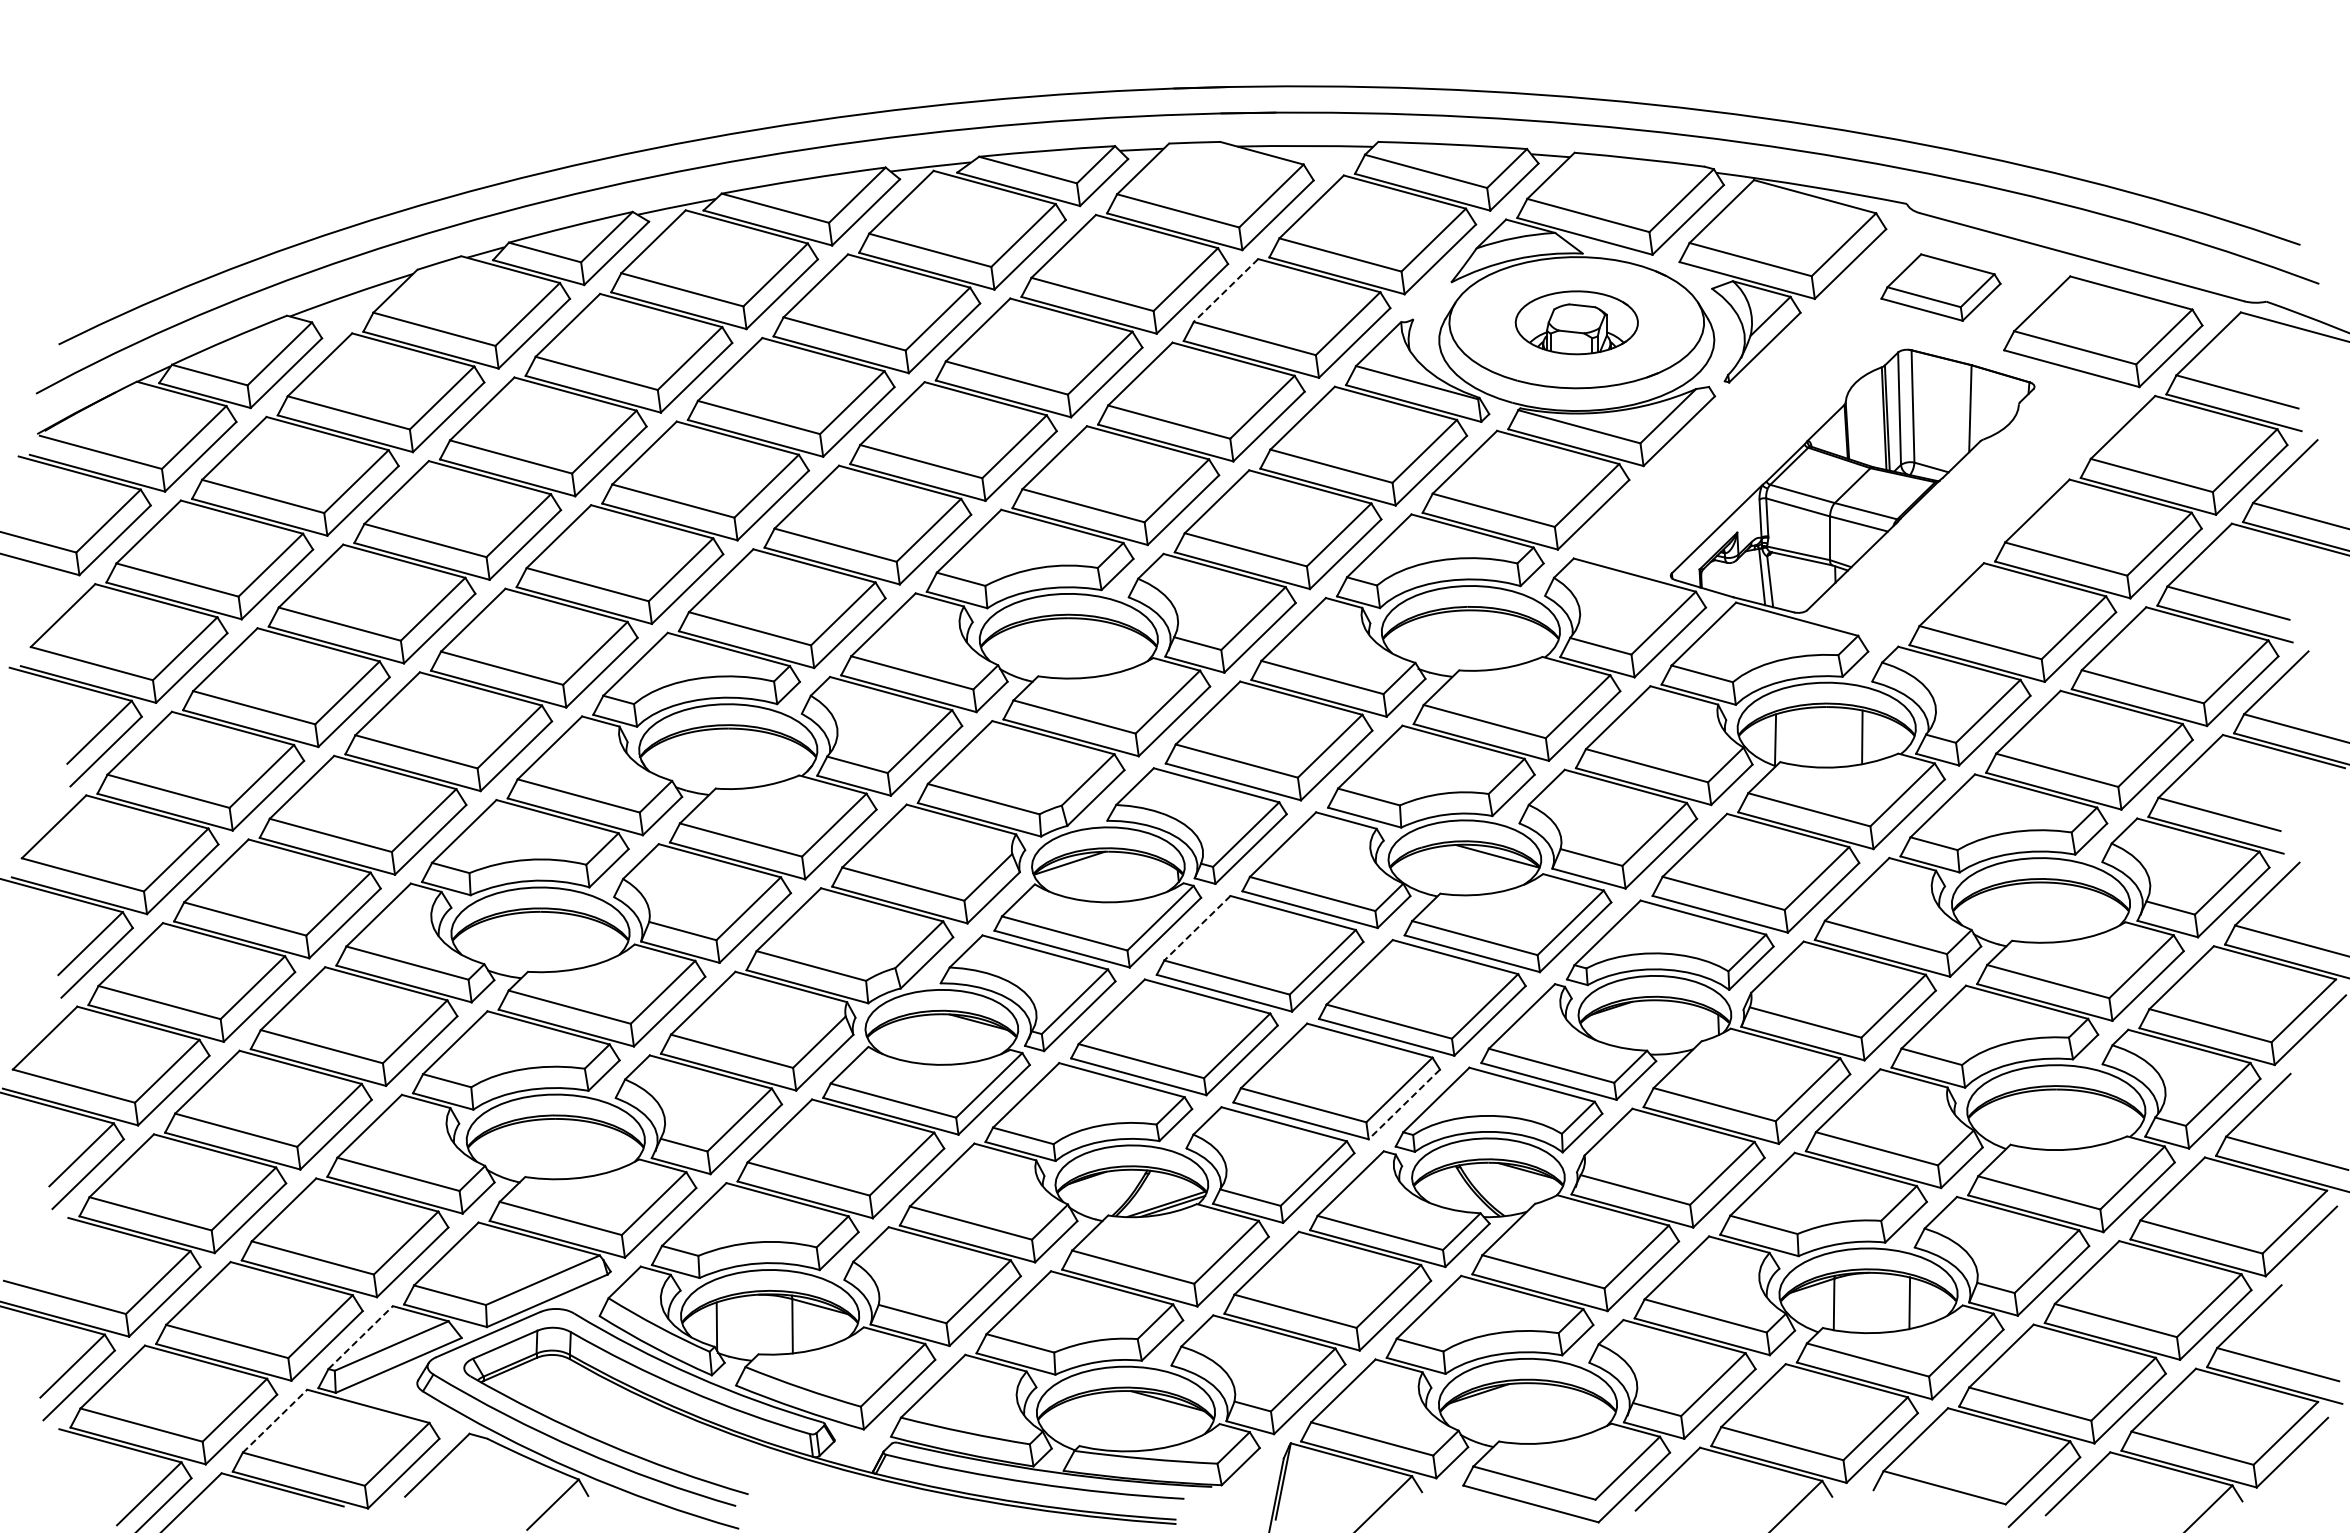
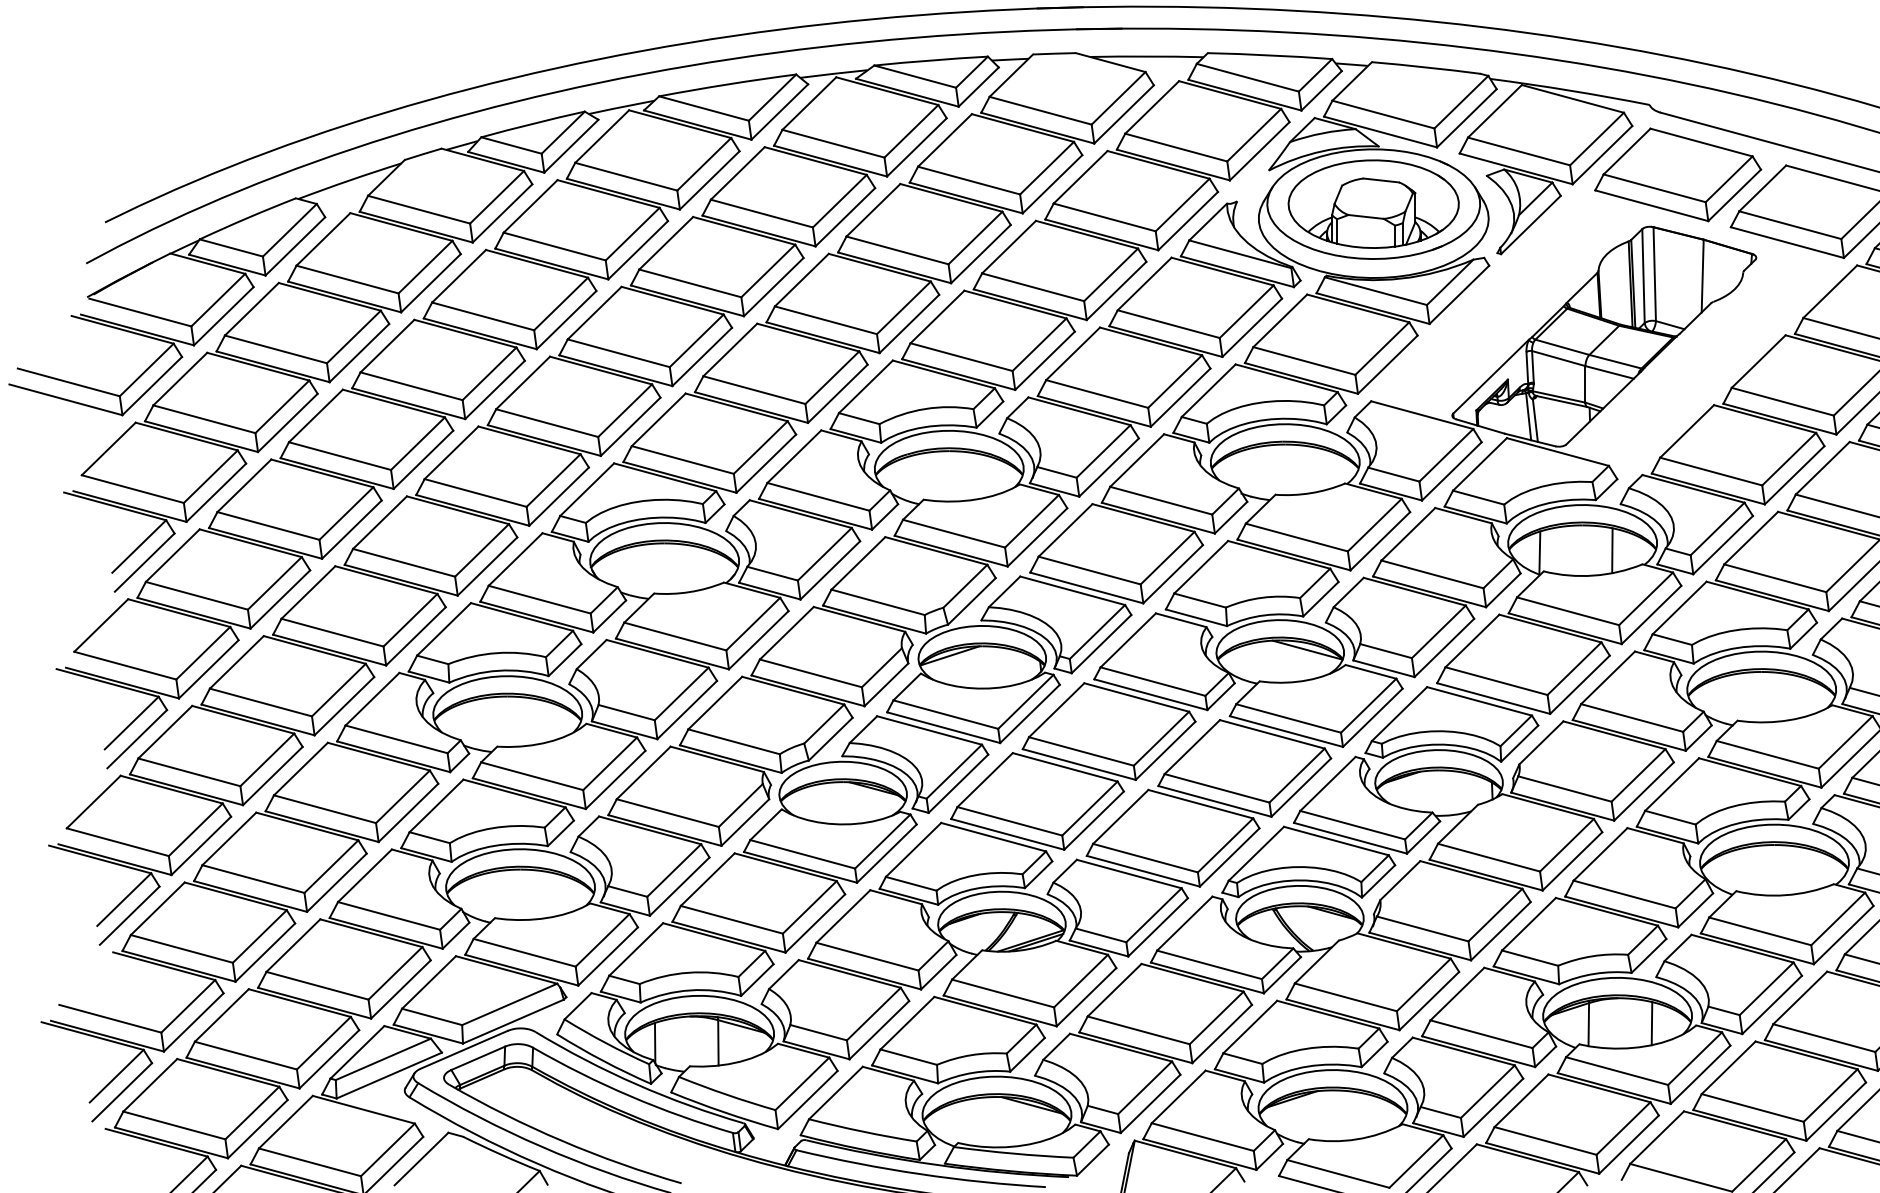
part: (1940, 287) -> (1677, 174), size x1.67
line: (1225, 290) -> (1080, 177), dashed -> solid
part: (1576, 322) -> (1373, 204), size x1.67
line: (1197, 928) -> (1056, 710), dashed -> solid
line: (1404, 1104) -> (1229, 857), dashed -> solid
line: (361, 1337) -> (358, 1052), dashed -> solid
line: (275, 1420) -> (286, 1121), dashed -> solid

